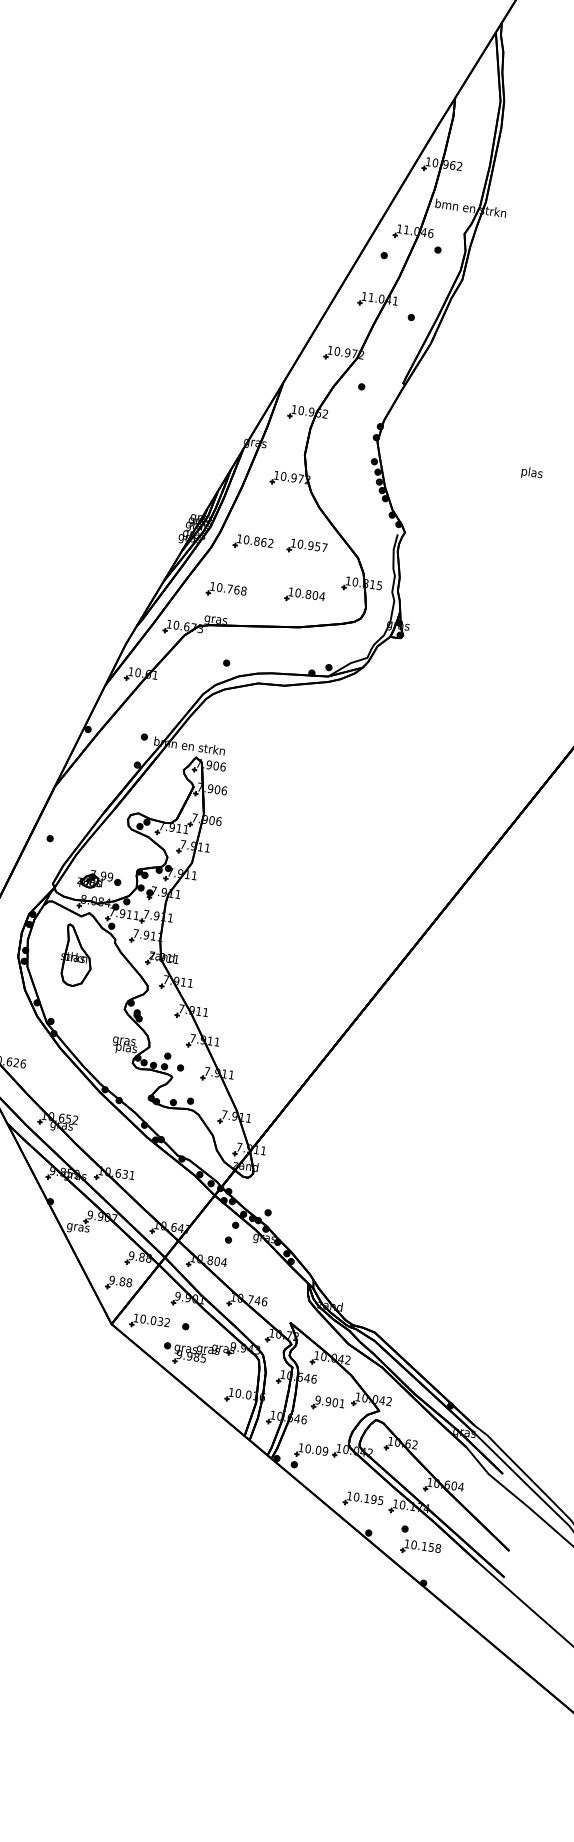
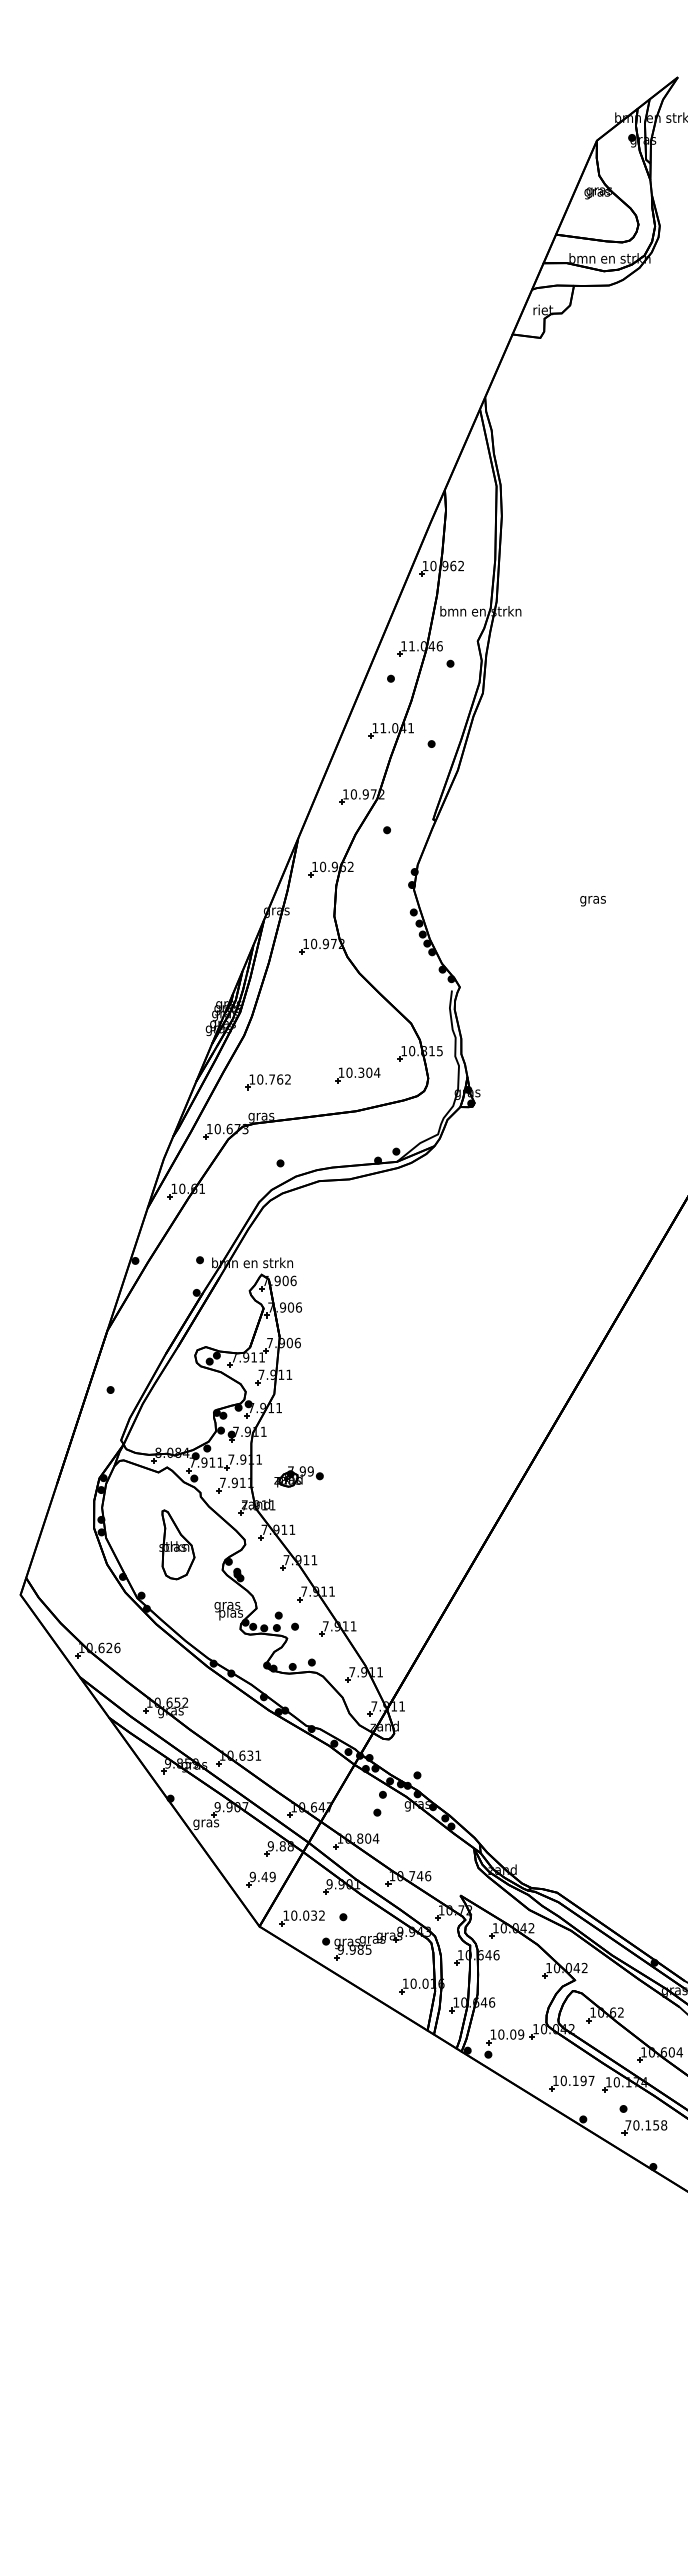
text: (531, 473) -> (592, 899), plas -> gras
part: (253, 542) -> (290, 1023), removed
part: (306, 546) -> (351, 1019), removed
text: (244, 591) -> (288, 1079), 10.768 -> 10.762
text: (308, 594) -> (361, 1072), 10.804 -> 10.304
part: (99, 879) -> (298, 1476), moved
part: (77, 955) -> (177, 1544), moved
text: (125, 1281) -> (268, 1876), 9.88 -> 9.49
part: (327, 1403) -> (515, 1980), removed
text: (380, 1501) -> (591, 2081), 10.195 -> 10.197
text: (407, 1544) -> (628, 2125), 10.158 -> 70.158

